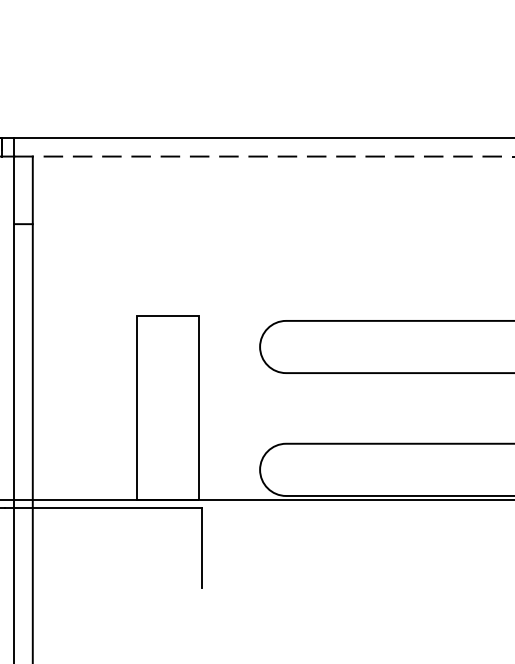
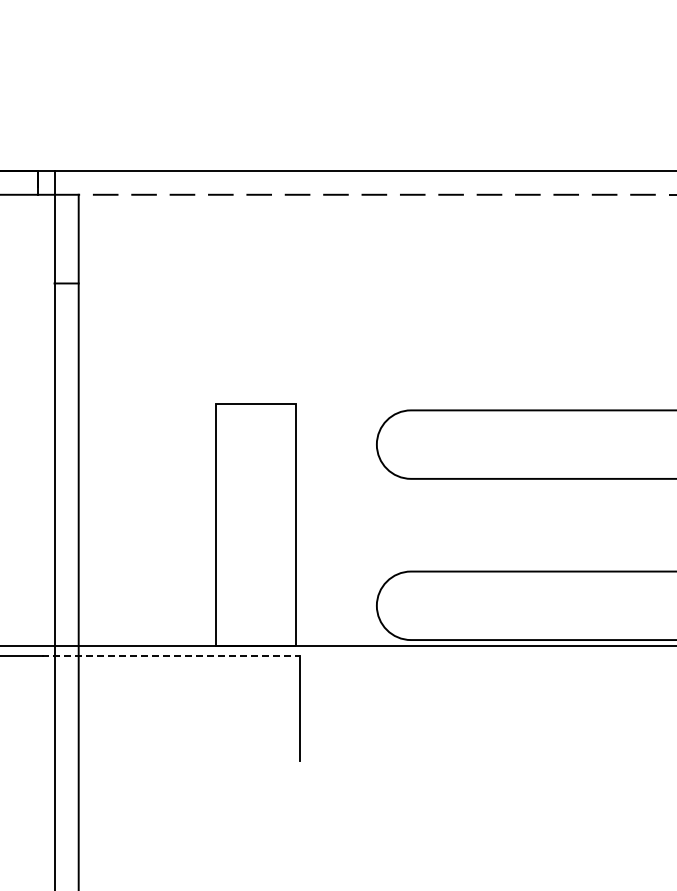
line: (103, 508) -> (171, 656), solid -> dashed

